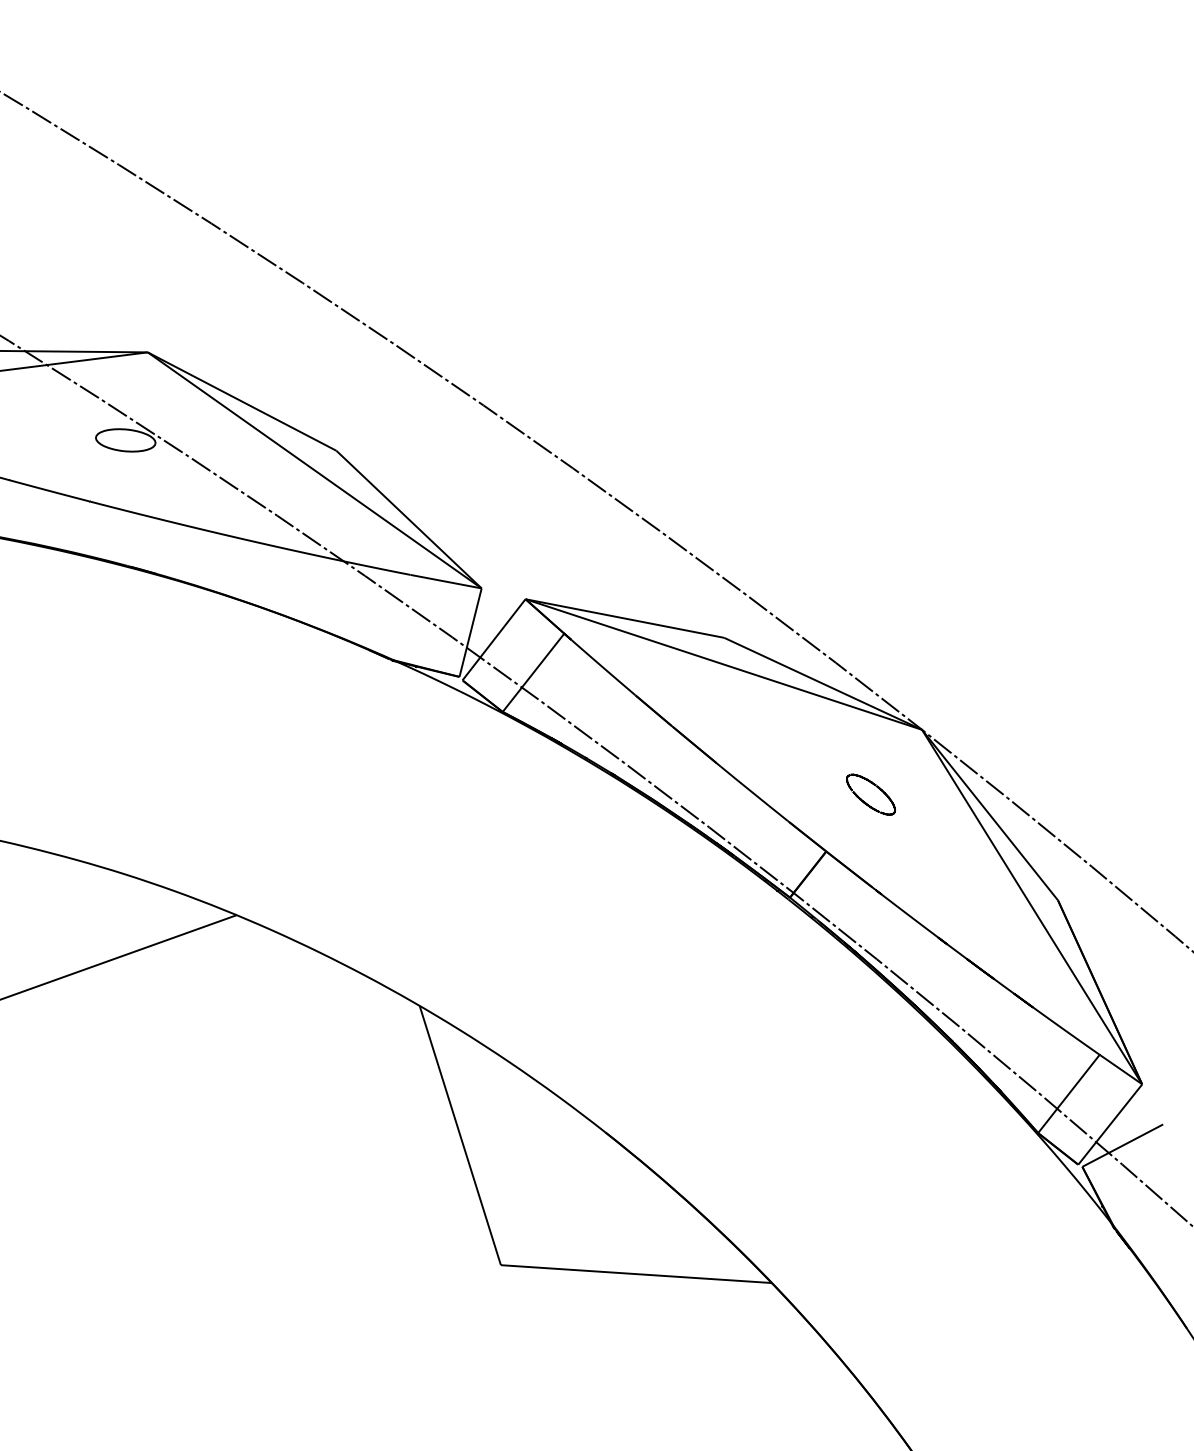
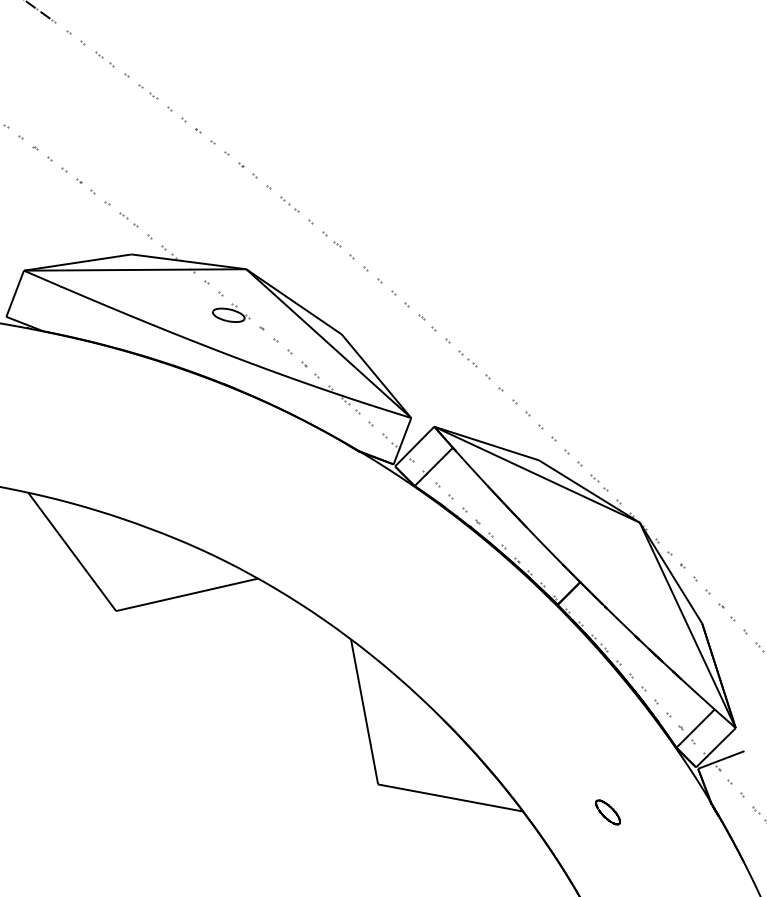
part: (869, 794) -> (607, 812), moved

